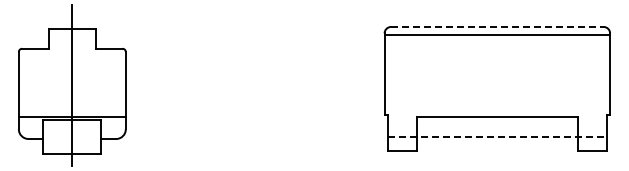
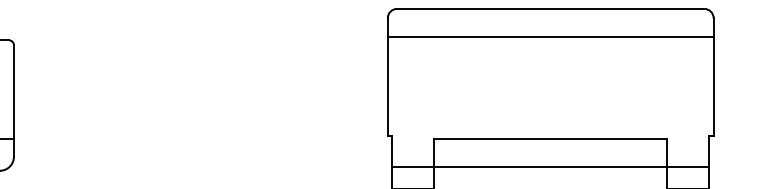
line: (497, 26) -> (550, 8), dashed -> solid
line: (497, 35) -> (550, 37), moved
line: (497, 136) -> (550, 167), dashed -> solid

